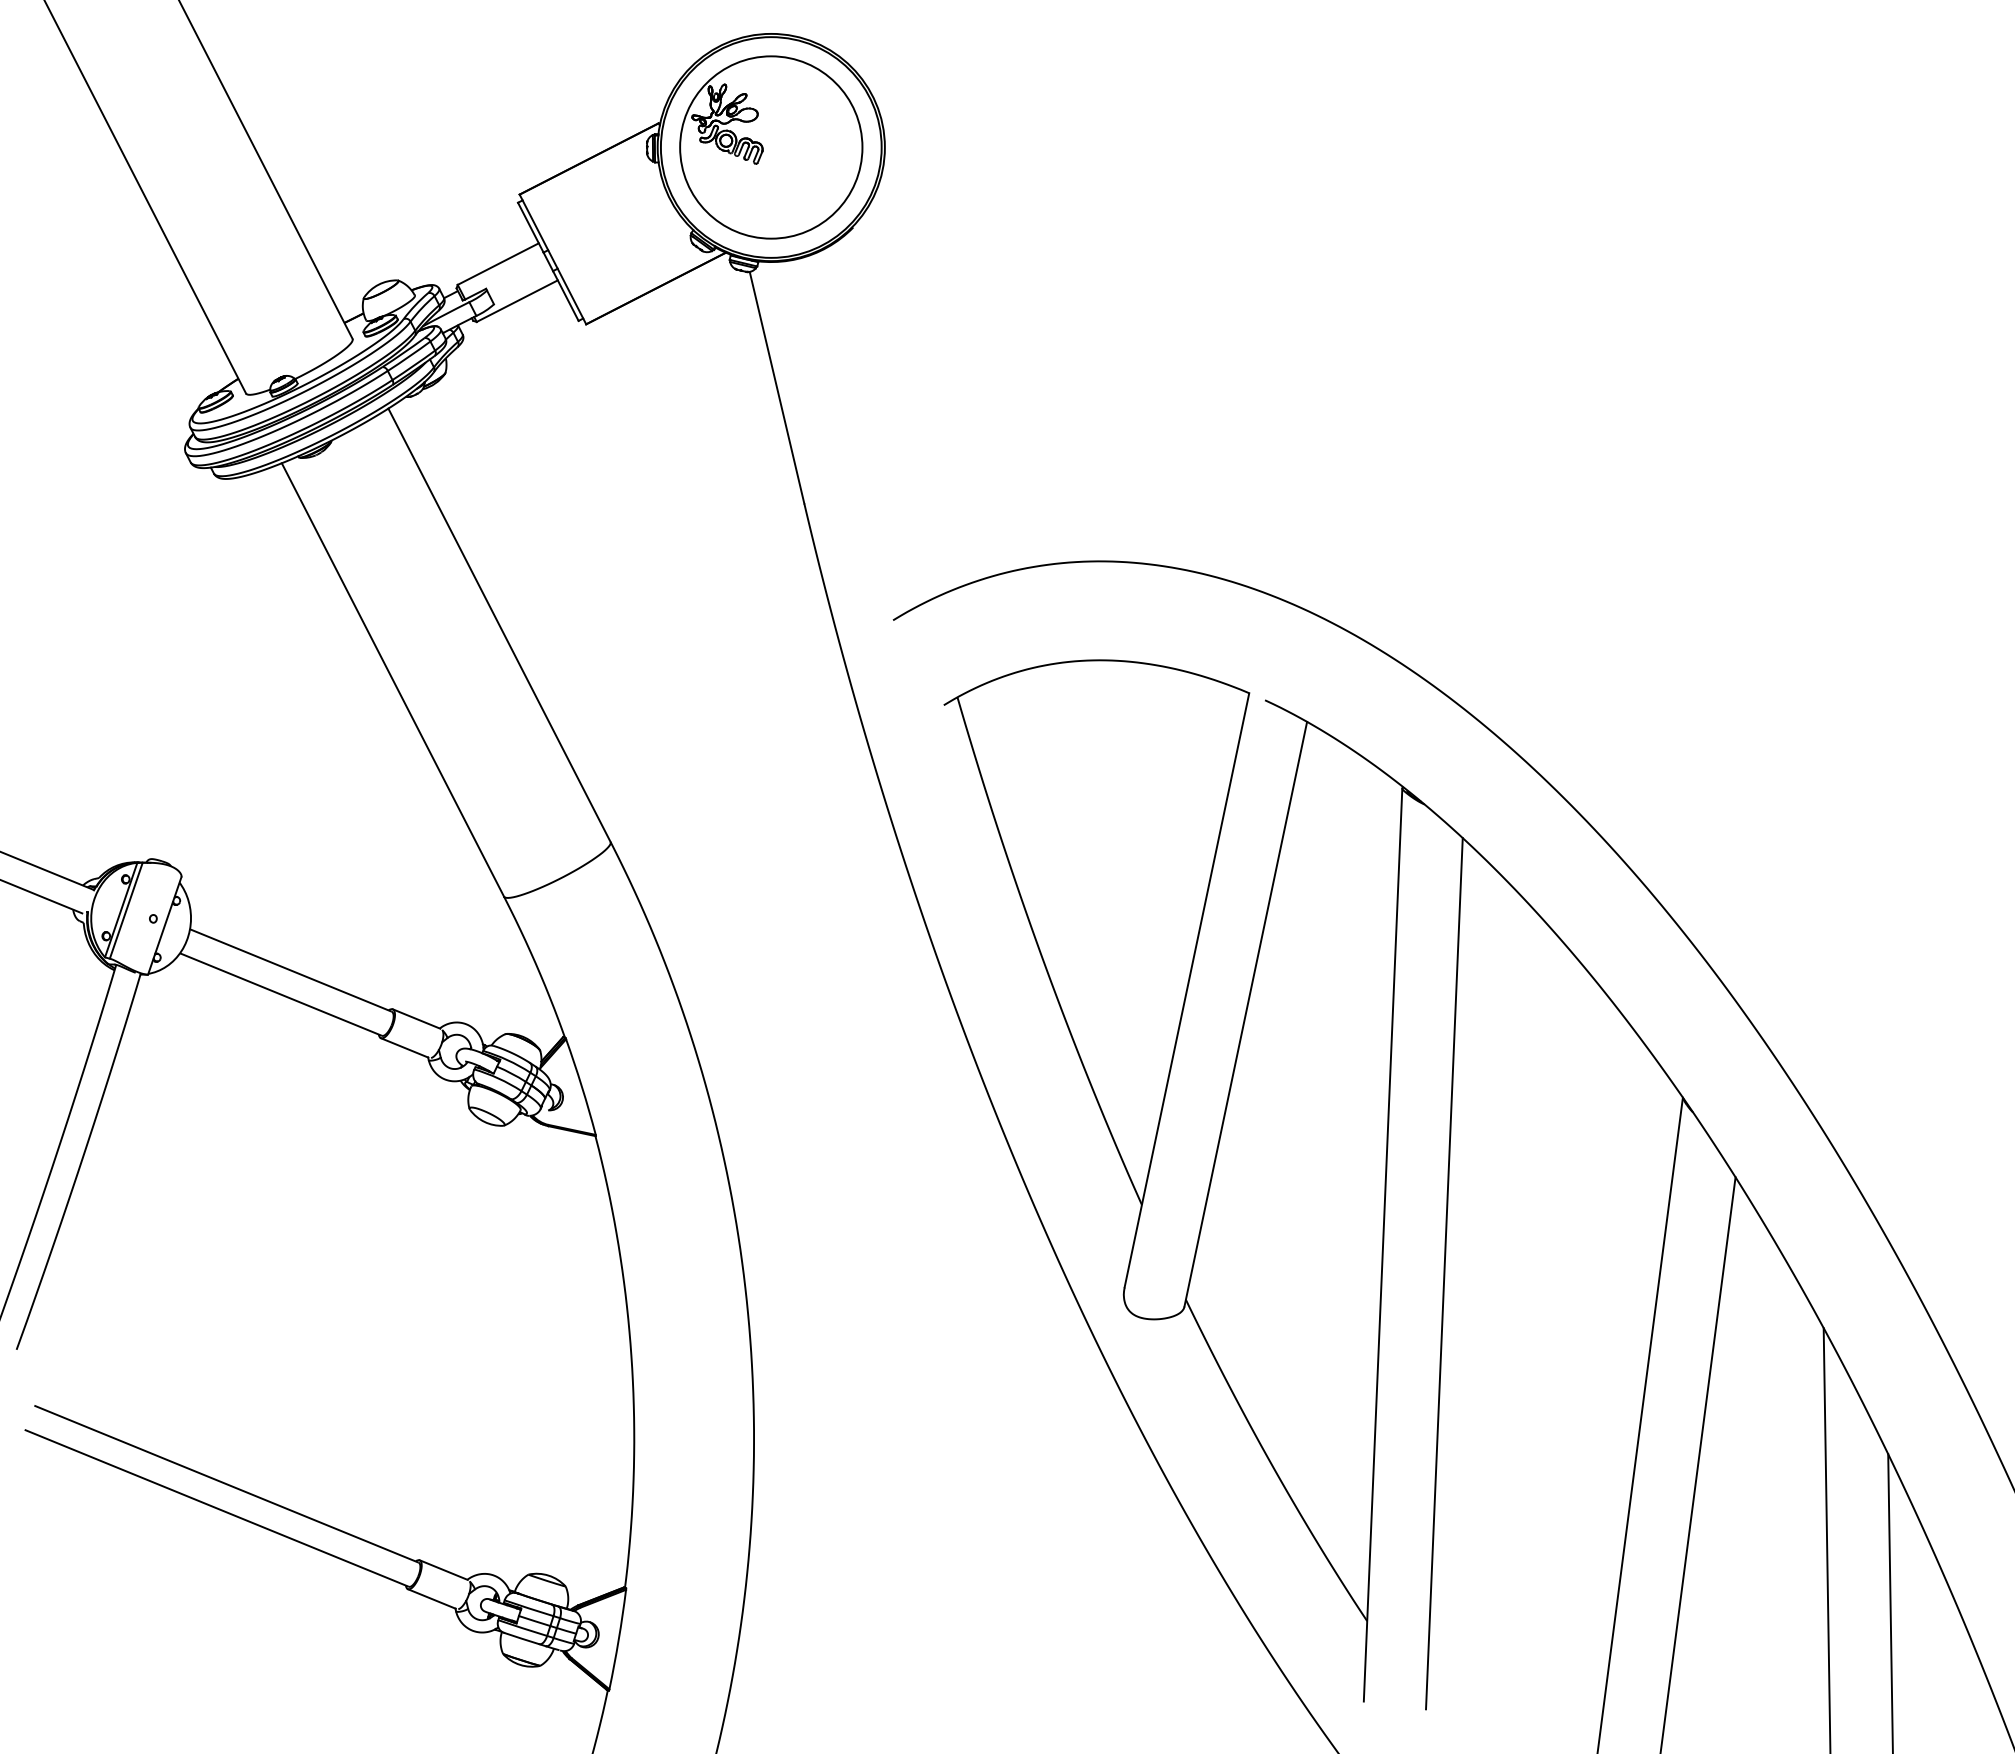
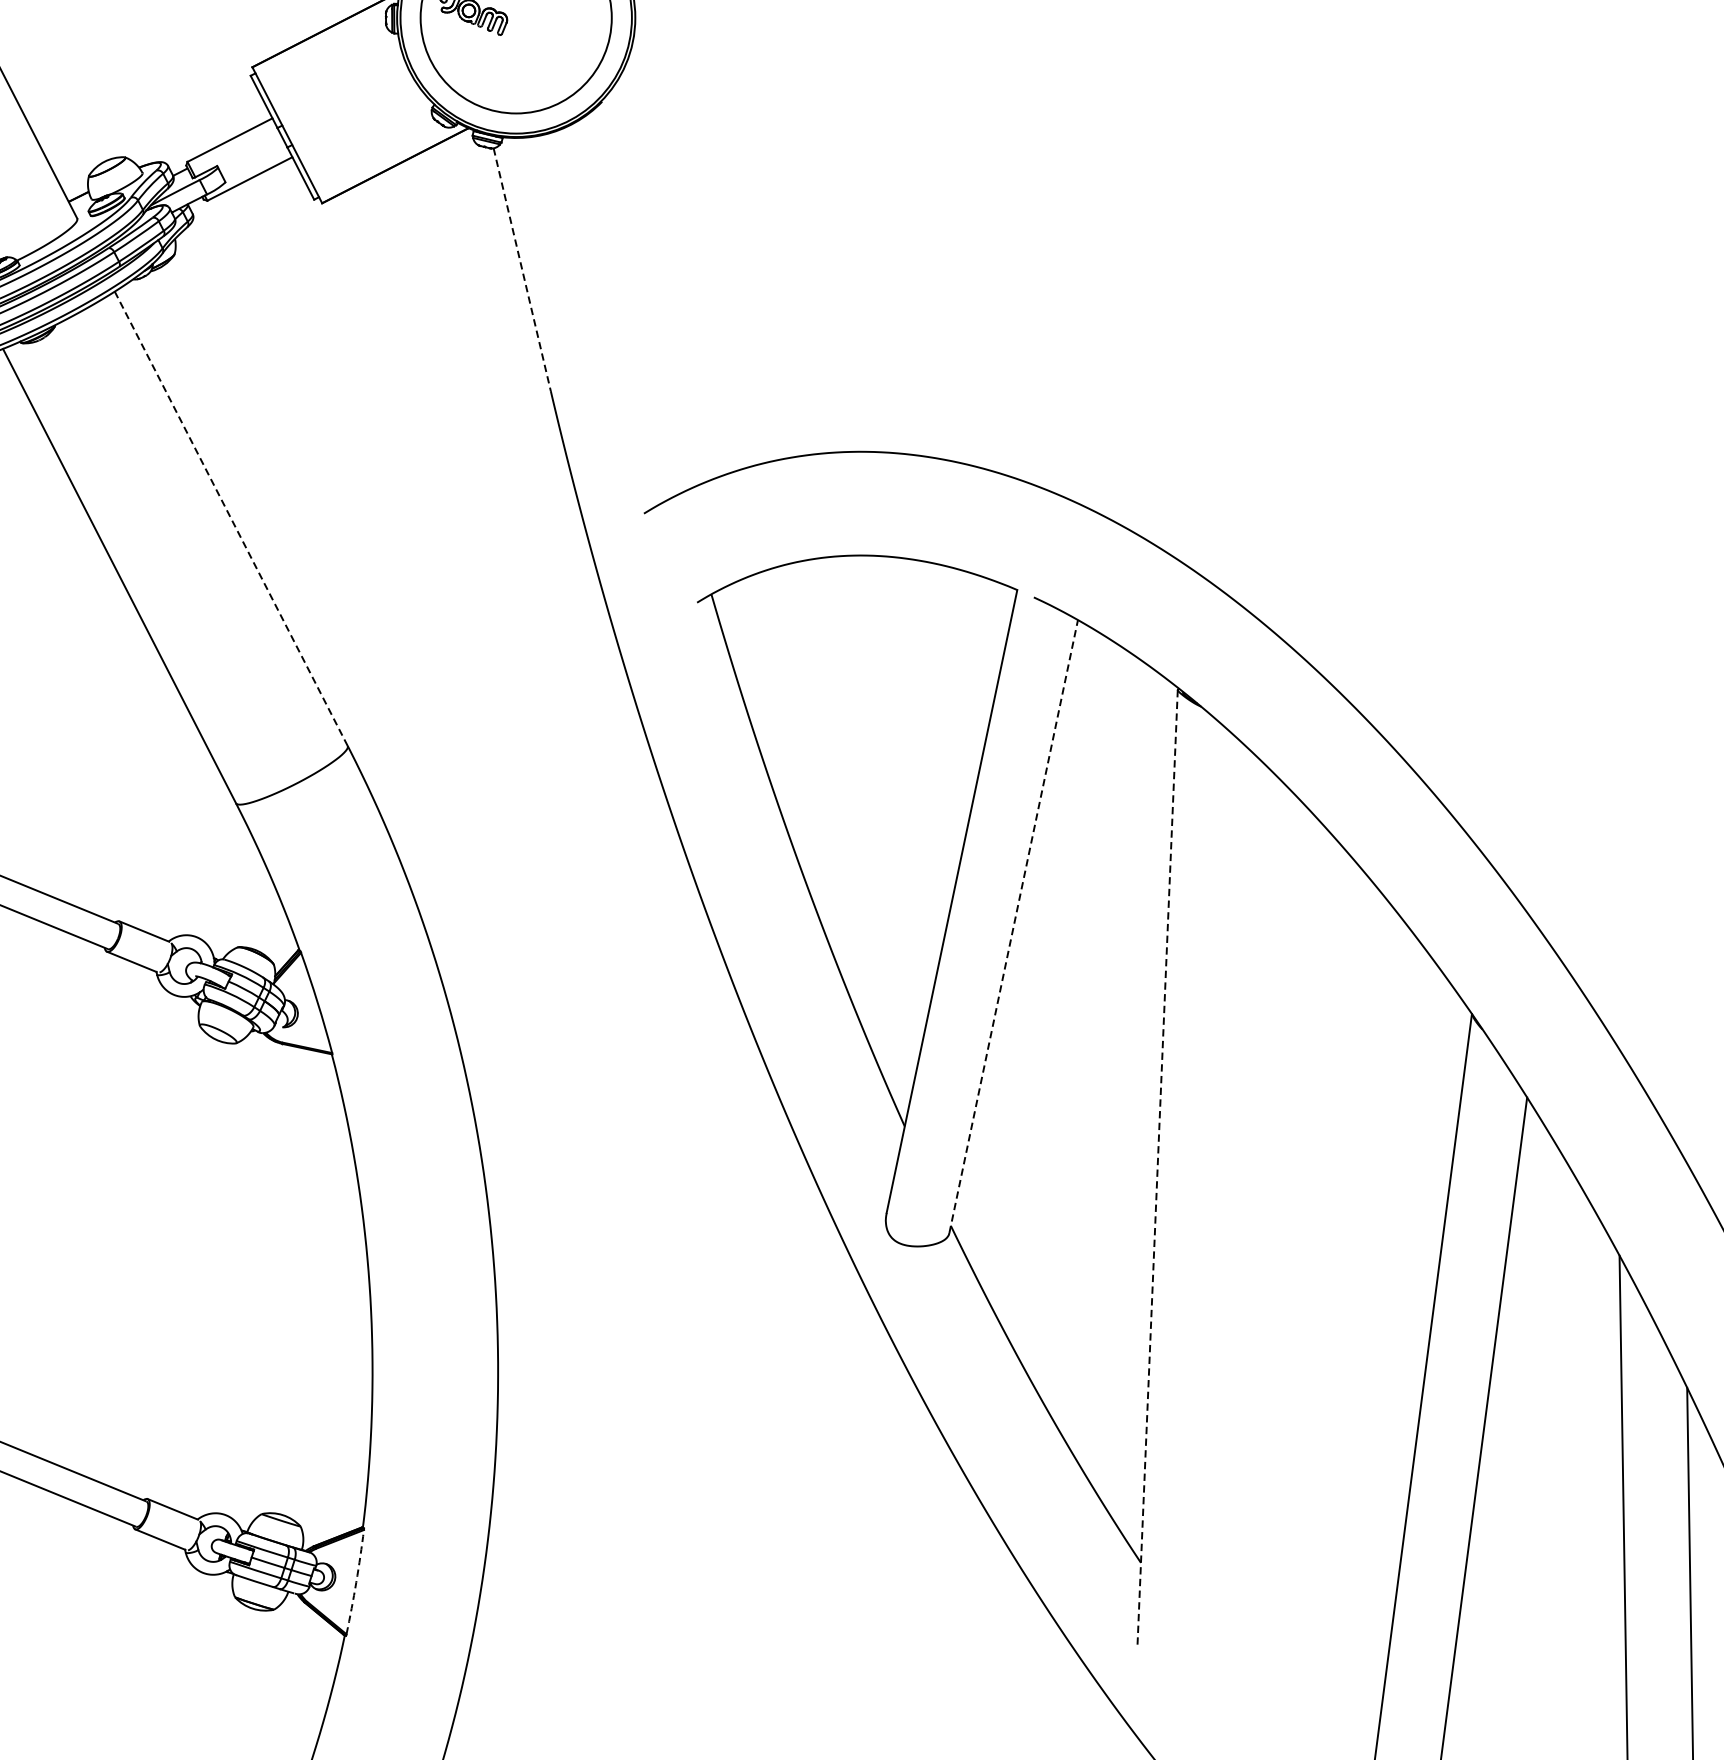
line: (777, 387) -> (522, 269), solid -> dashed
line: (499, 625) -> (231, 519), solid -> dashed
line: (1245, 1014) -> (1013, 926), solid -> dashed
line: (1383, 1245) -> (1158, 1169), solid -> dashed
line: (1444, 1273) -> (1222, 1198), removed
arc: (618, 1639) -> (356, 1582), solid -> dashed

